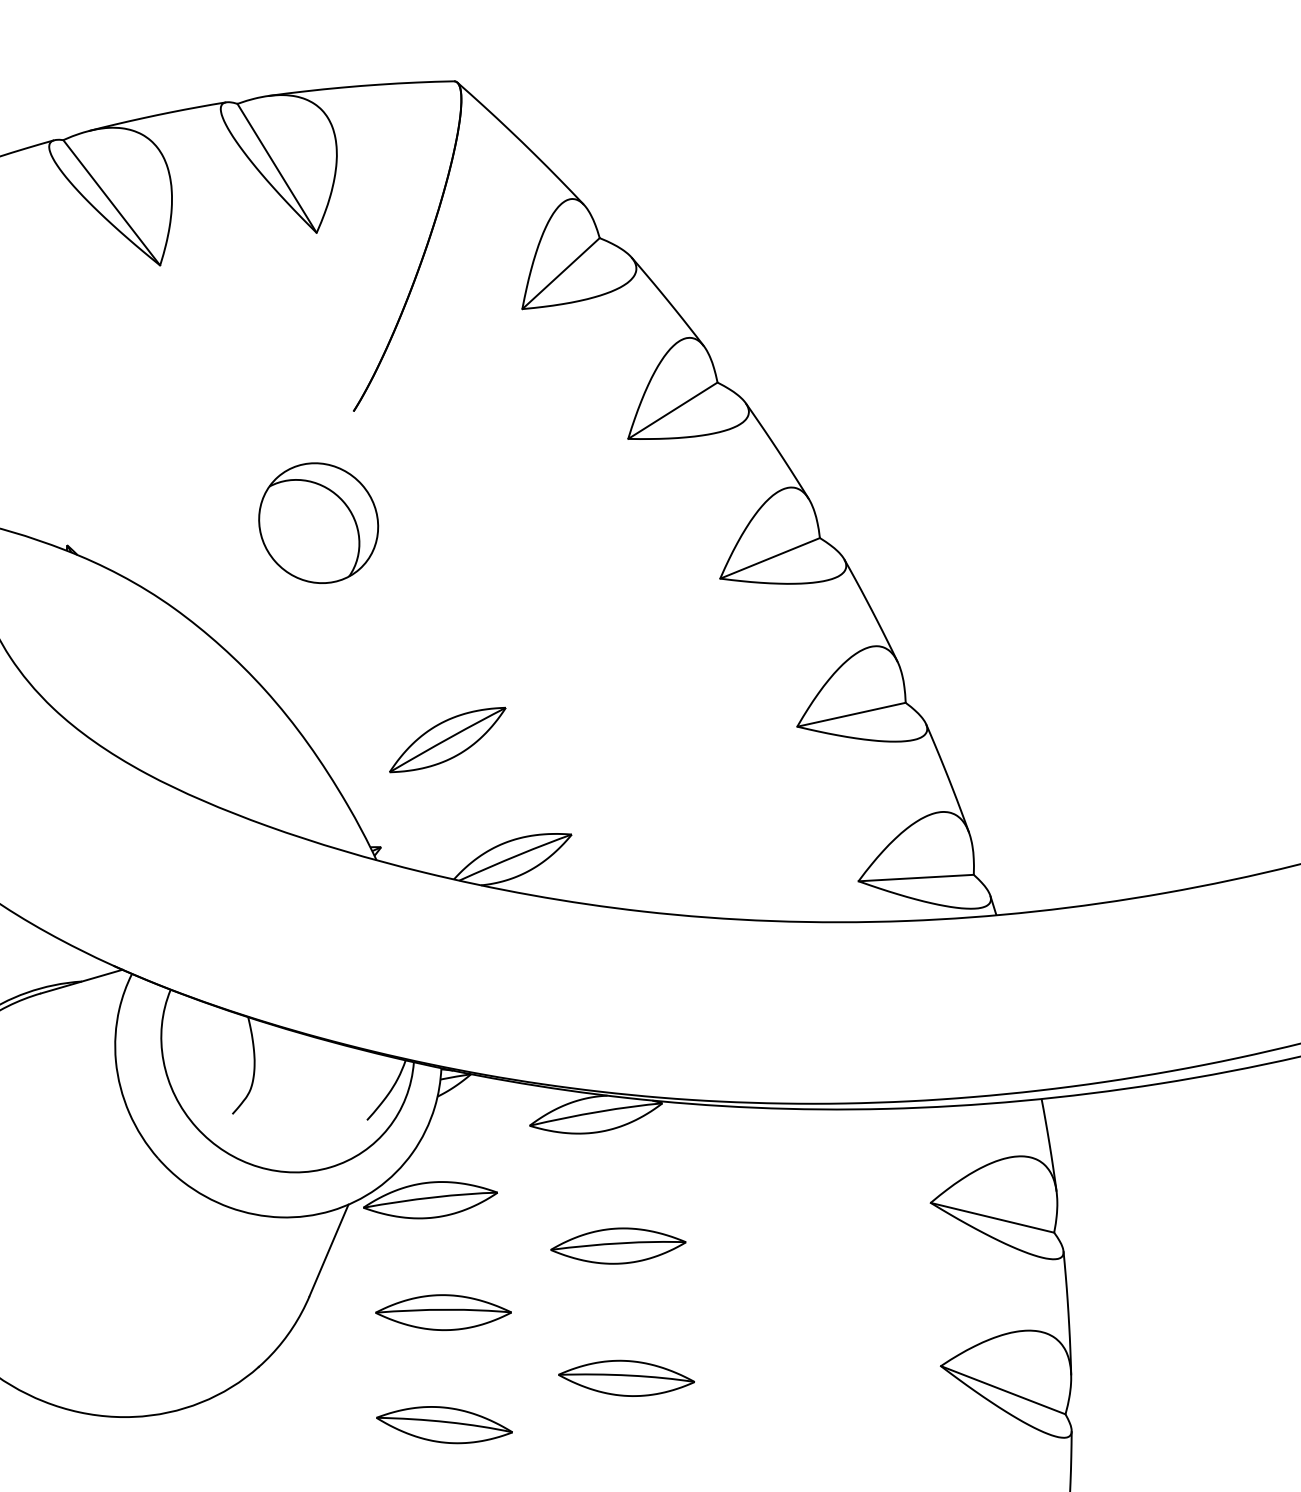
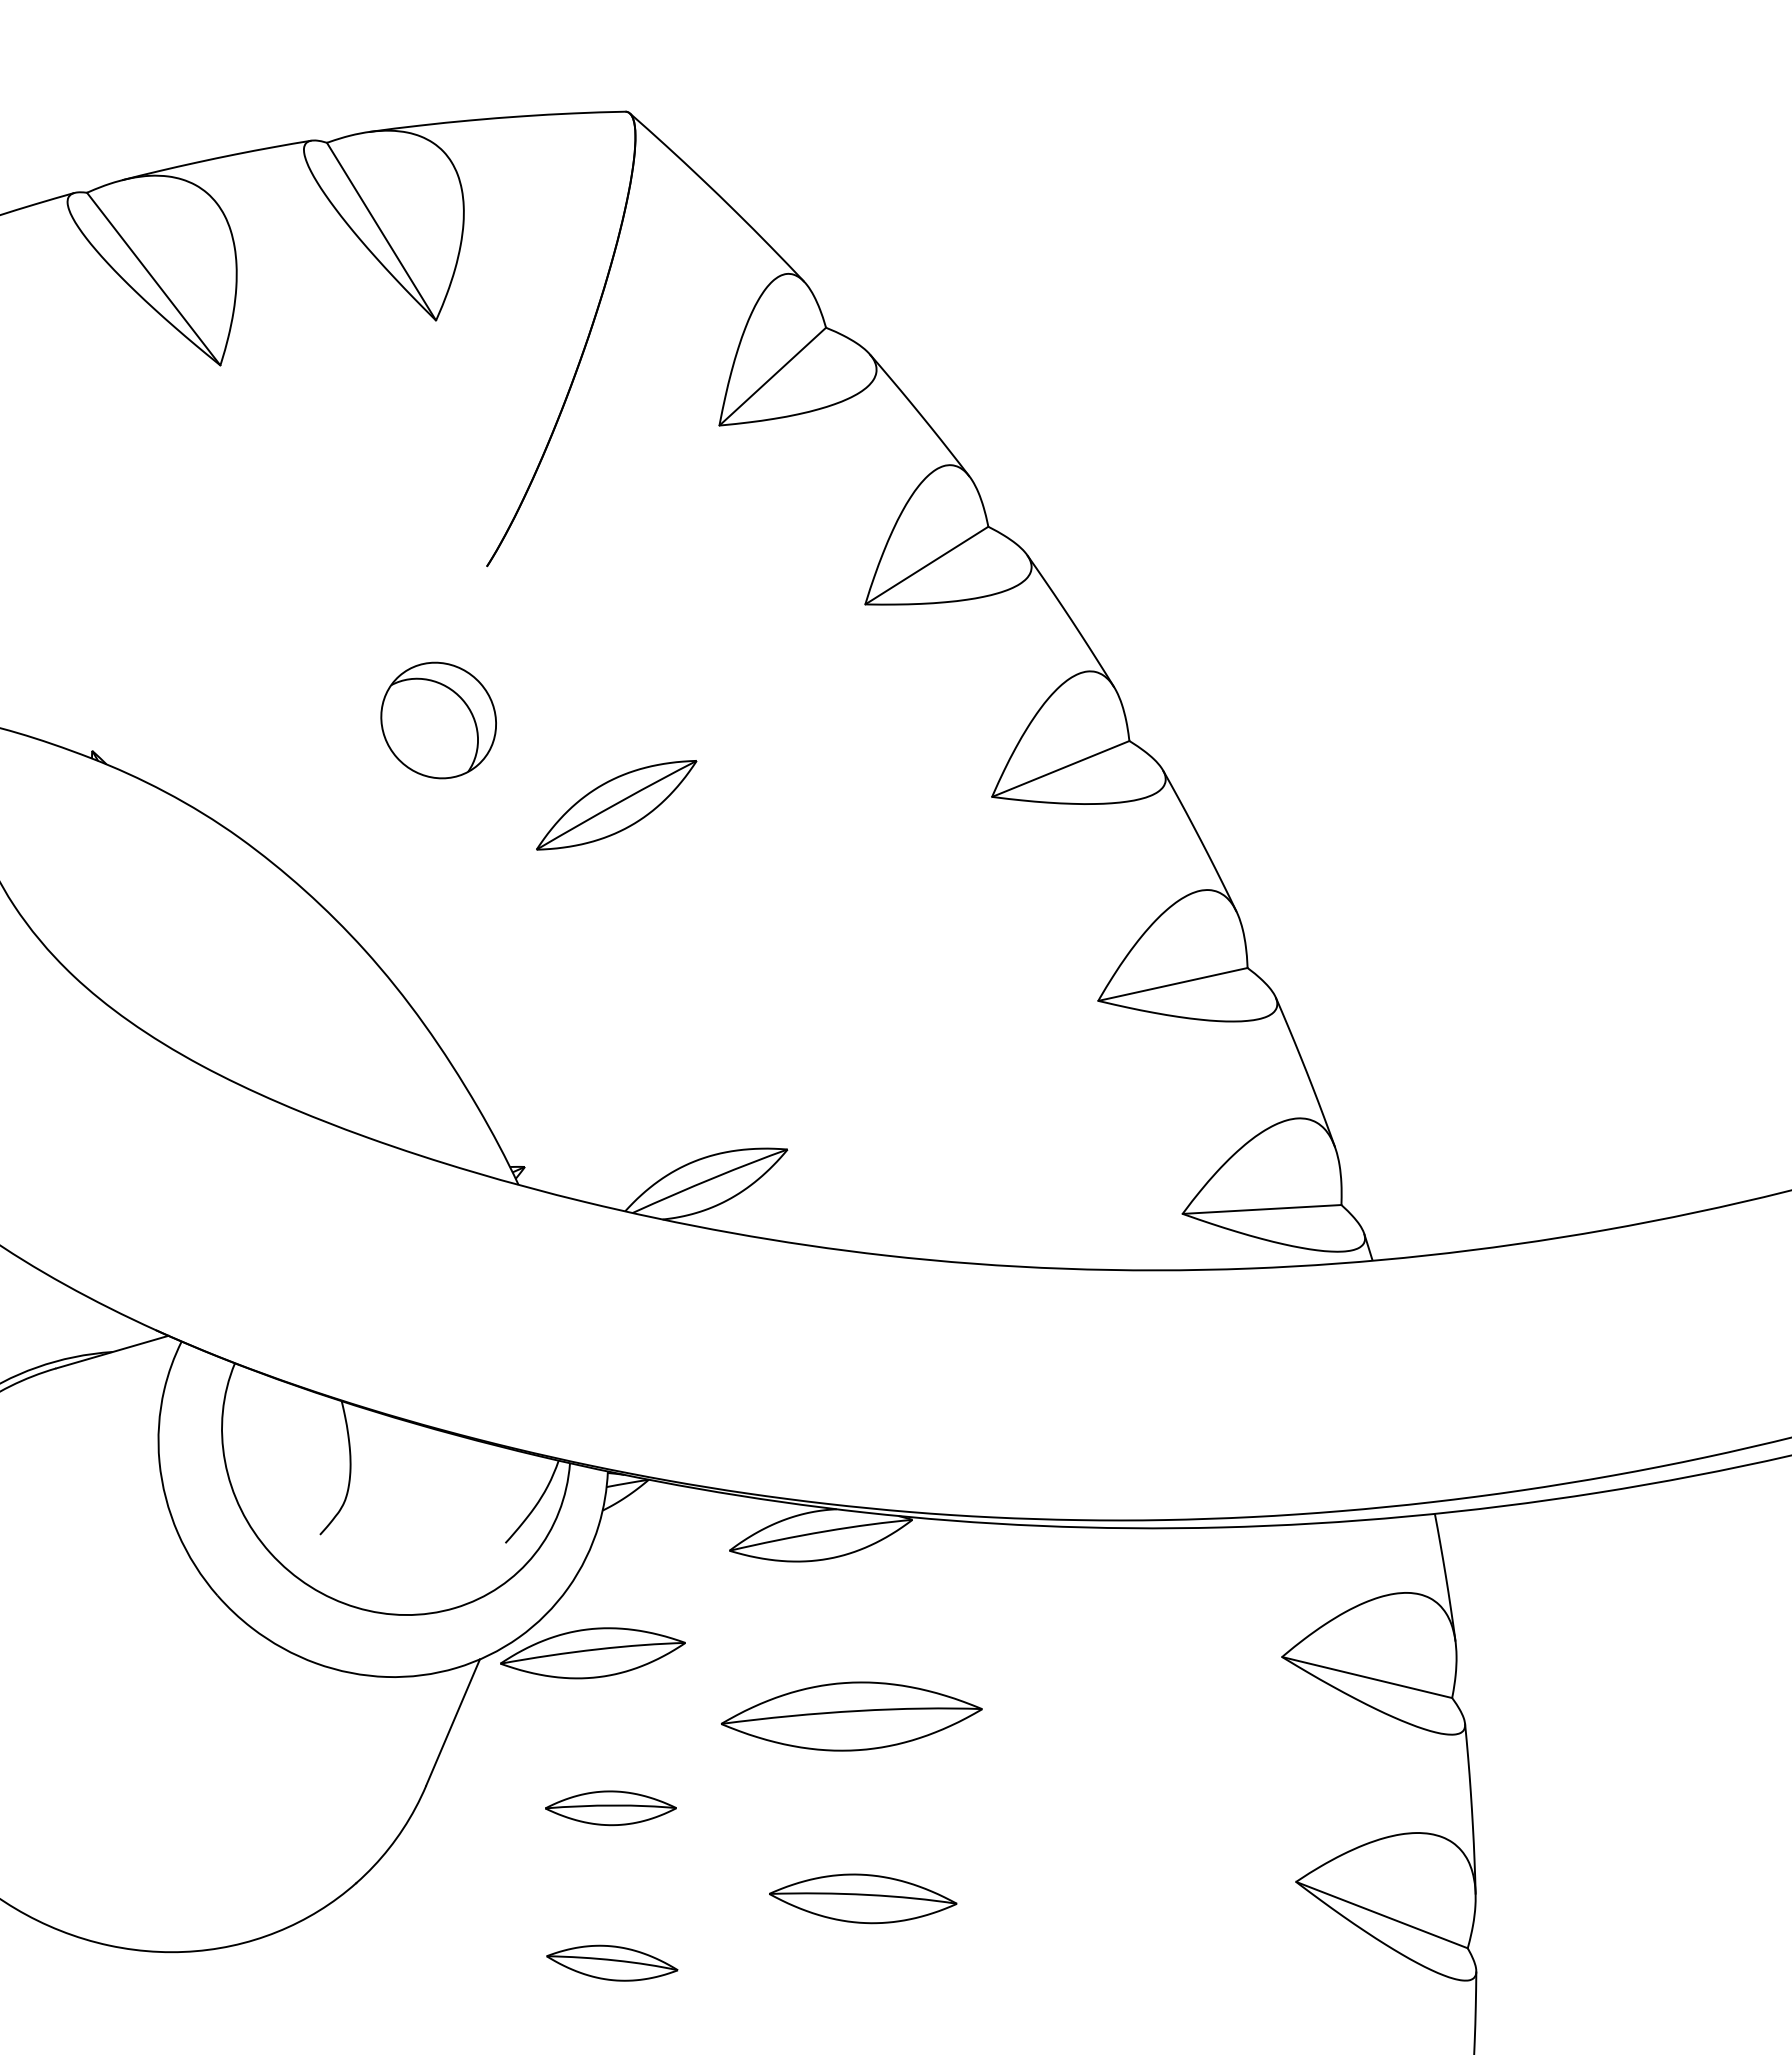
part: (318, 523) -> (438, 720), size x0.7
part: (447, 740) -> (616, 805), moved
part: (618, 1246) -> (851, 1716), size x1.4
part: (443, 1312) -> (610, 1808), size x0.7
part: (444, 1425) -> (612, 1963), size x0.7

